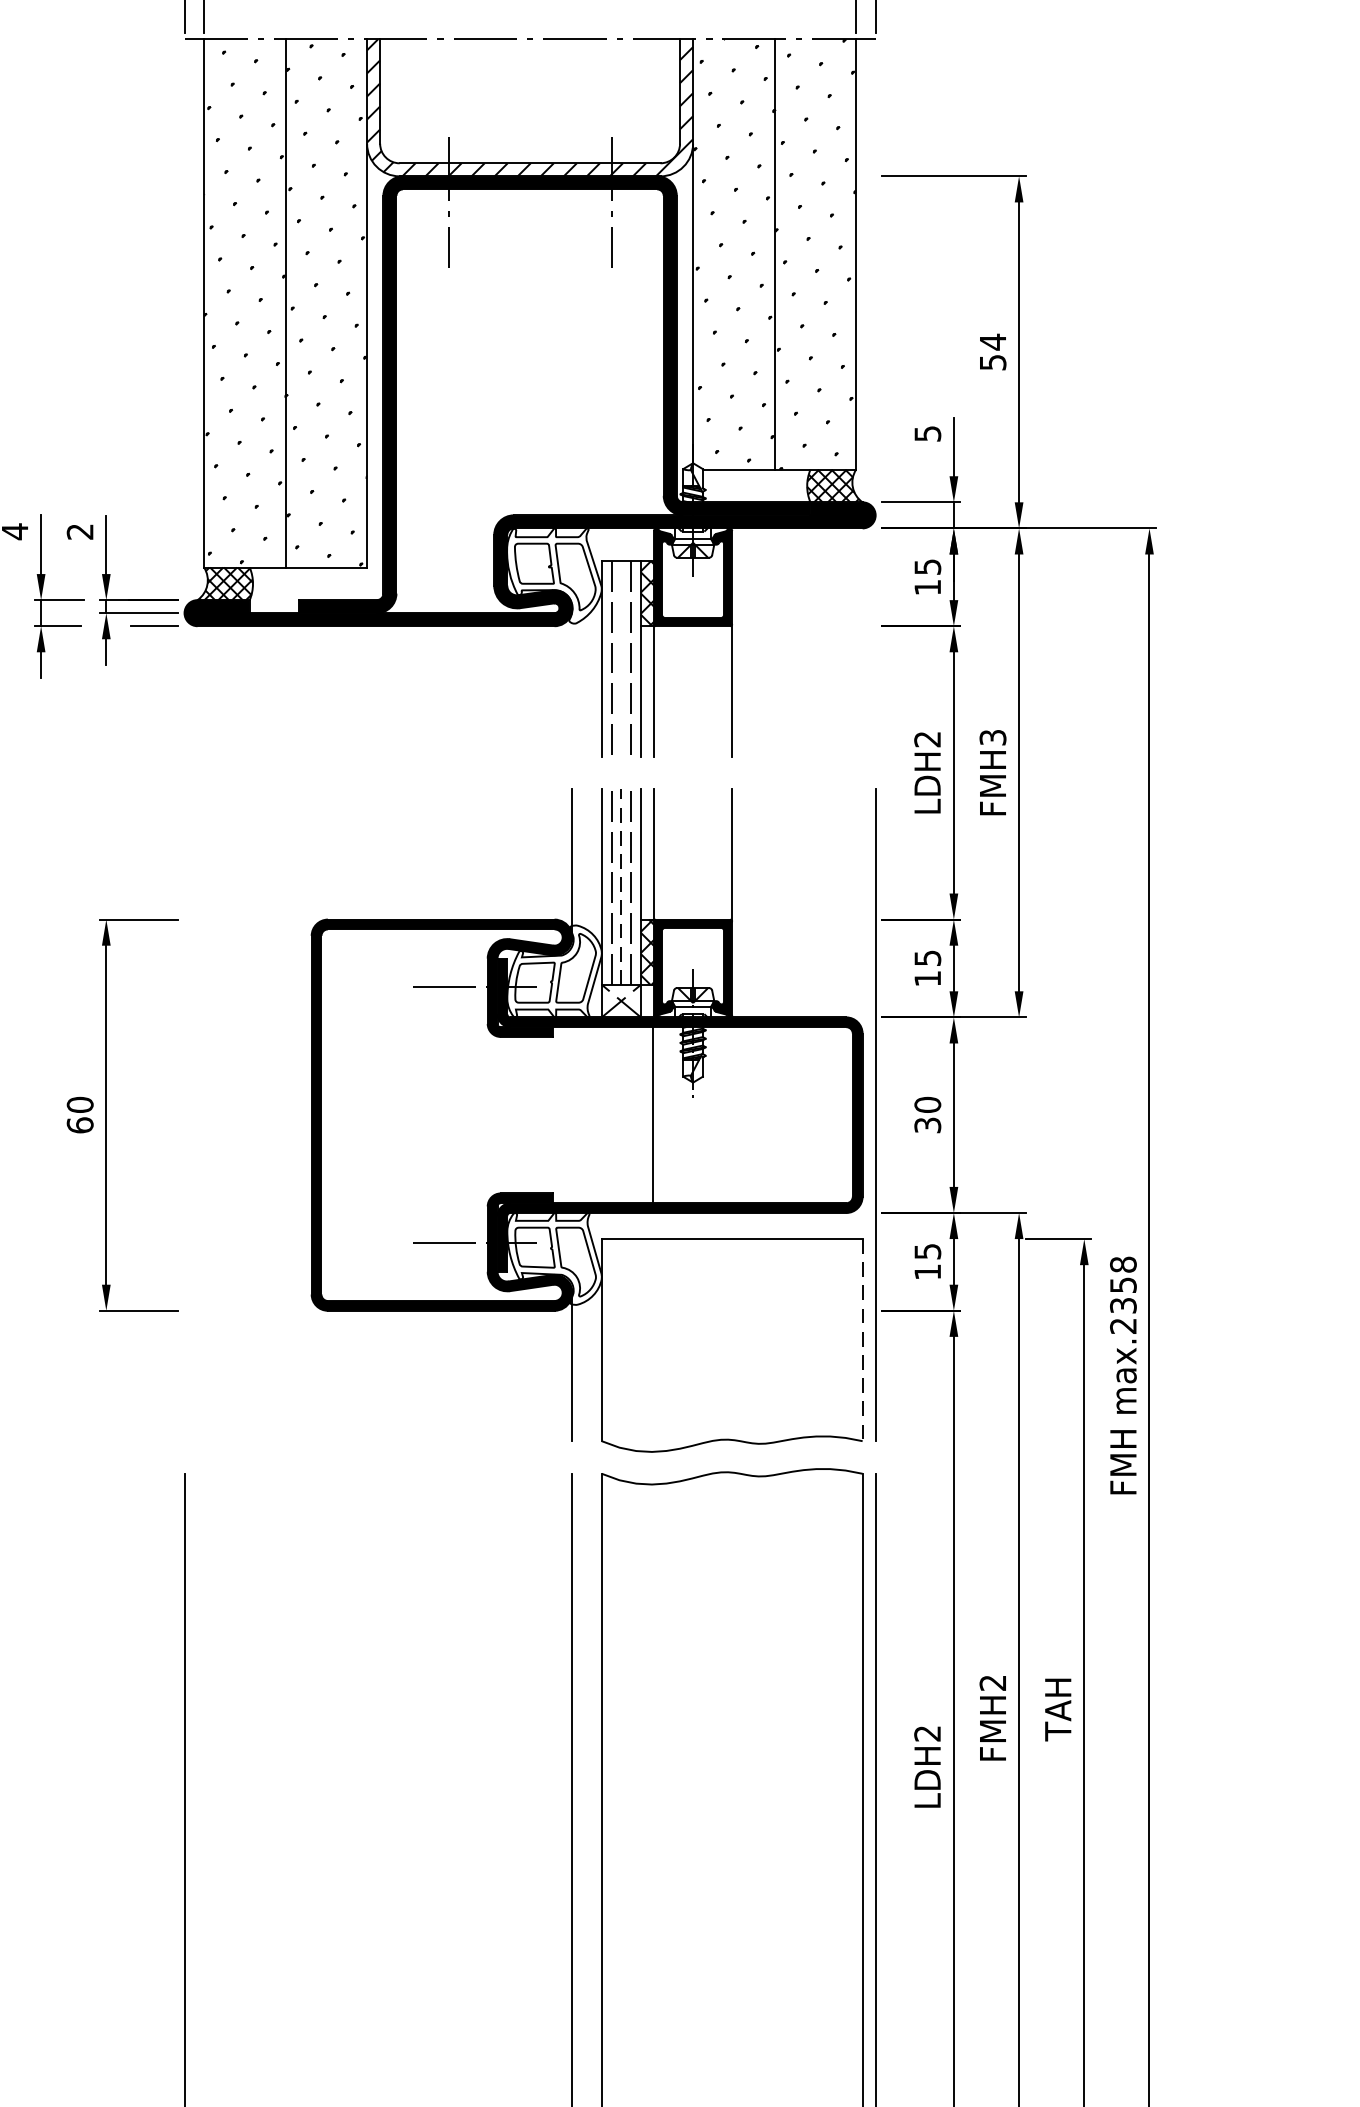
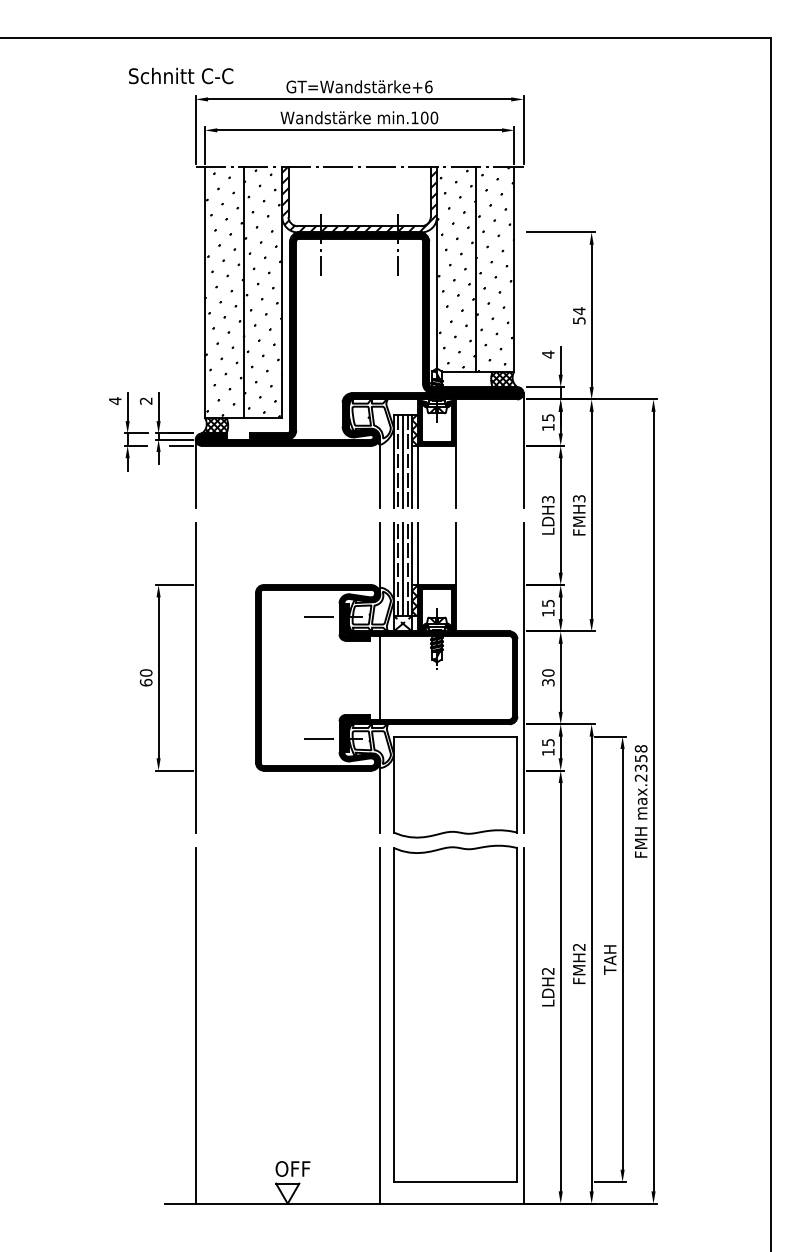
text: (928, 433) -> (548, 354), 5 -> 4
line: (875, 635) -> (523, 450), added
line: (620, 657) -> (402, 460), added
line: (571, 682) -> (379, 472), added
line: (184, 684) -> (195, 473), added
text: (928, 739) -> (548, 499), LDH2 -> LDH3
line: (620, 886) -> (402, 569), dashed -> solid
line: (184, 1114) -> (195, 677), added
line: (652, 1114) -> (379, 677), moved
line: (862, 1339) -> (517, 784), dashed -> solid

